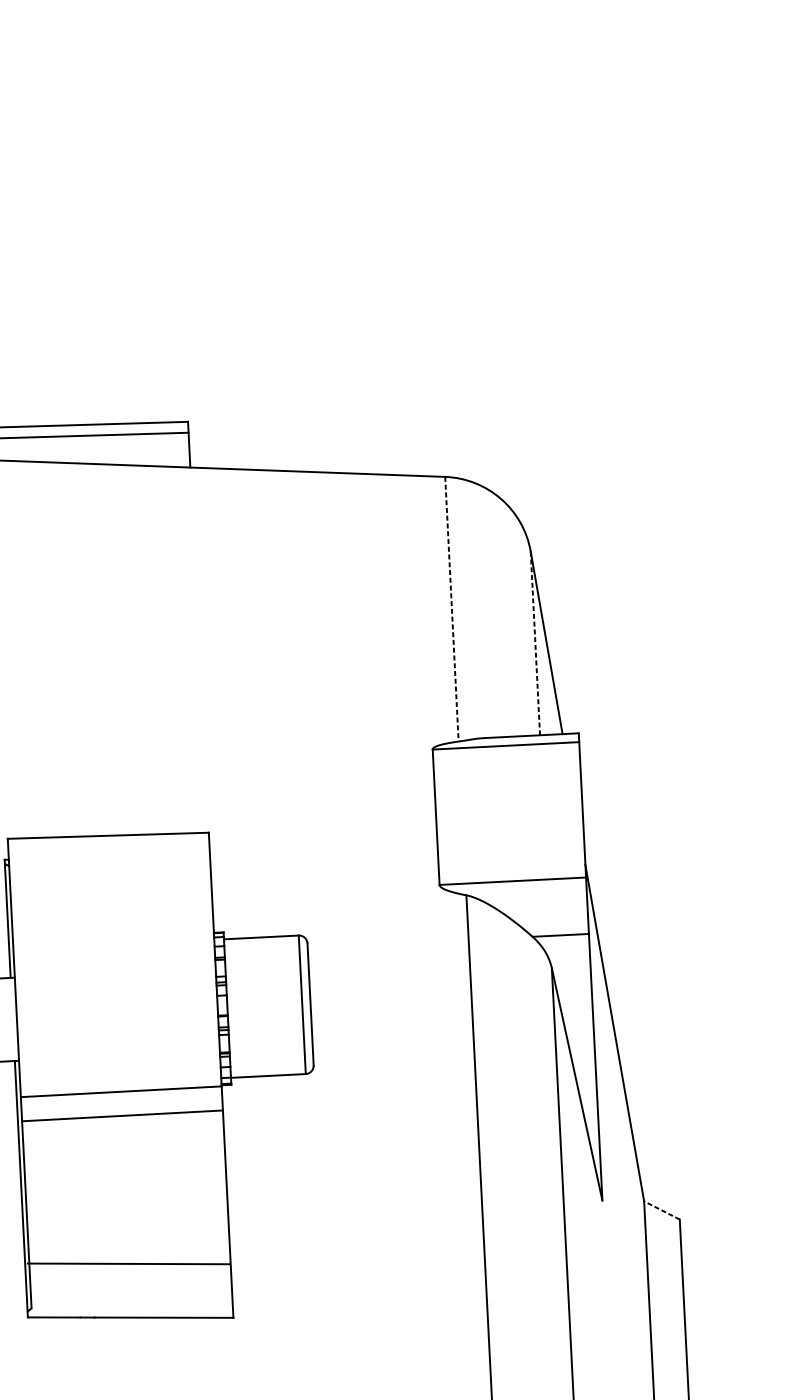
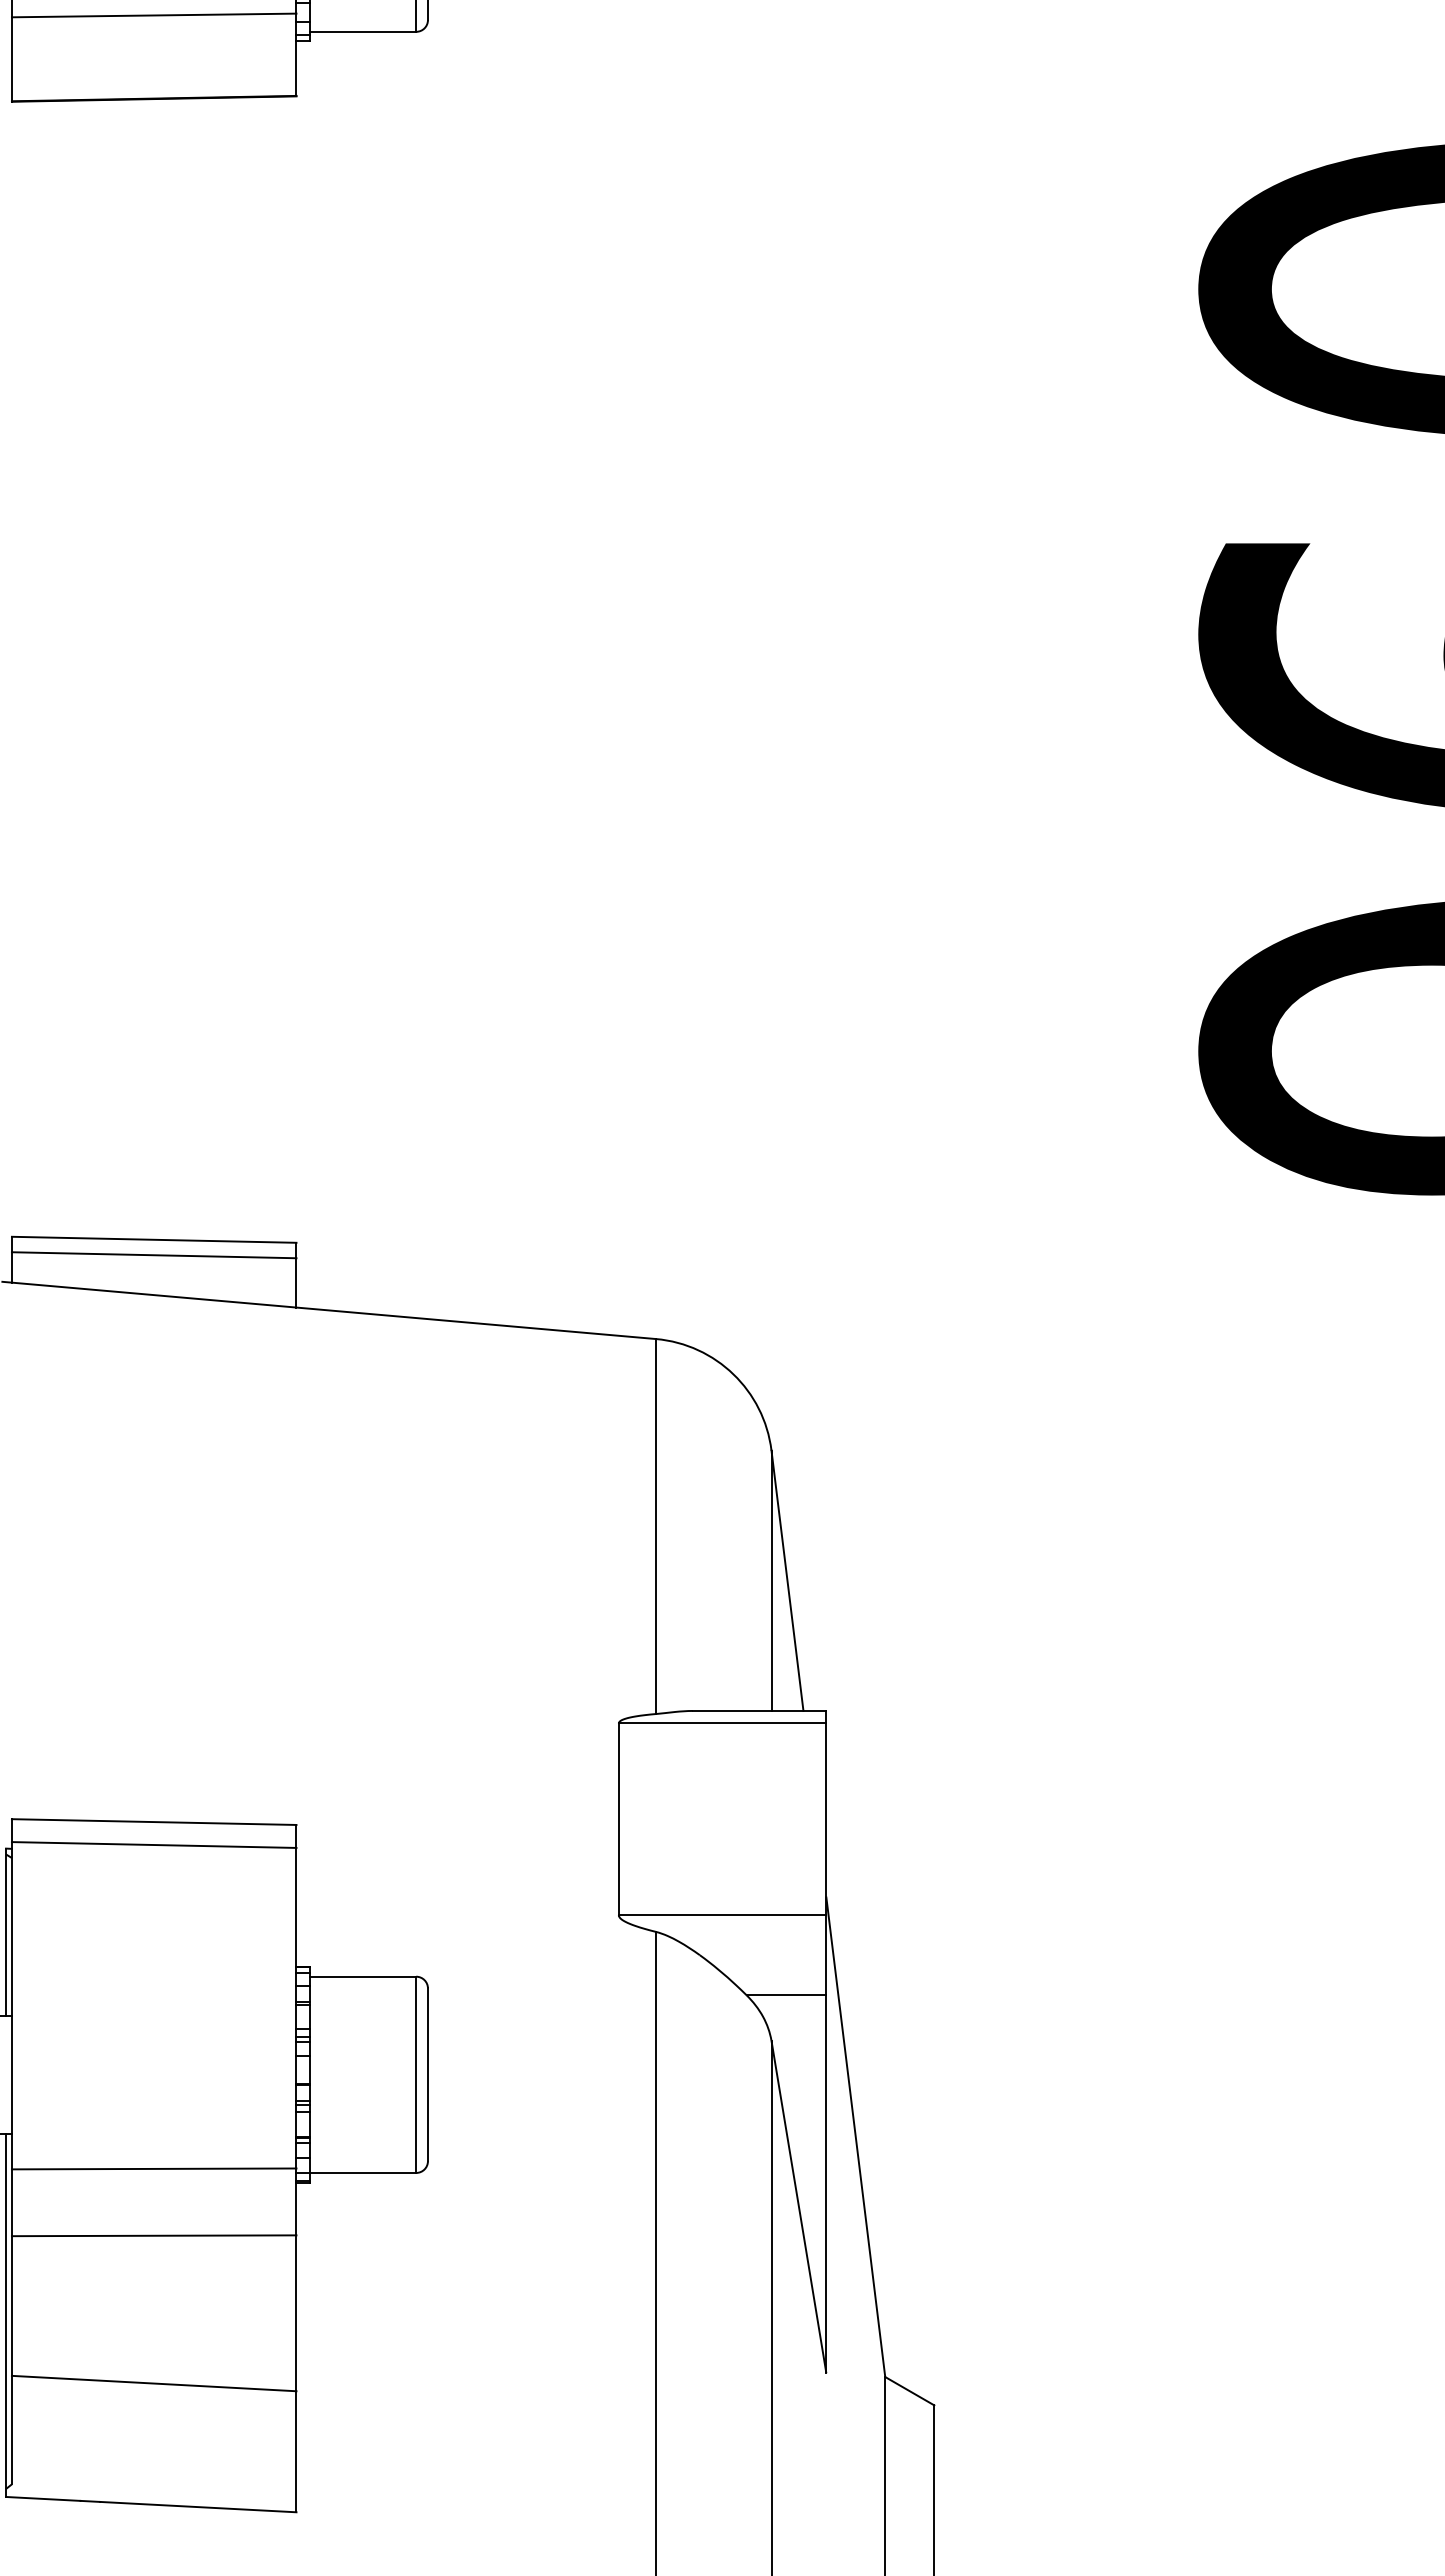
line: (452, 609) -> (656, 1527), dashed -> solid
line: (535, 643) -> (771, 1580), dashed -> solid
line: (108, 851) -> (153, 1844), added
line: (120, 1091) -> (153, 2235), moved
line: (122, 1115) -> (153, 2168), moved
line: (661, 1209) -> (909, 2390), dashed -> solid
line: (128, 1263) -> (153, 2383), moved

